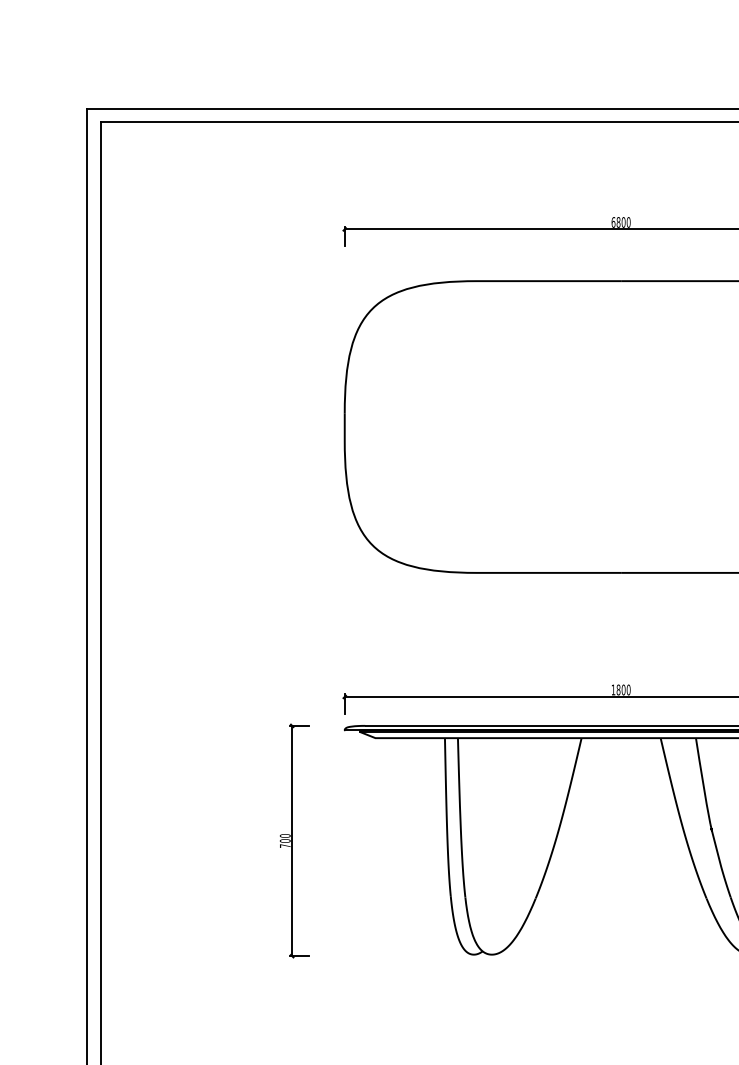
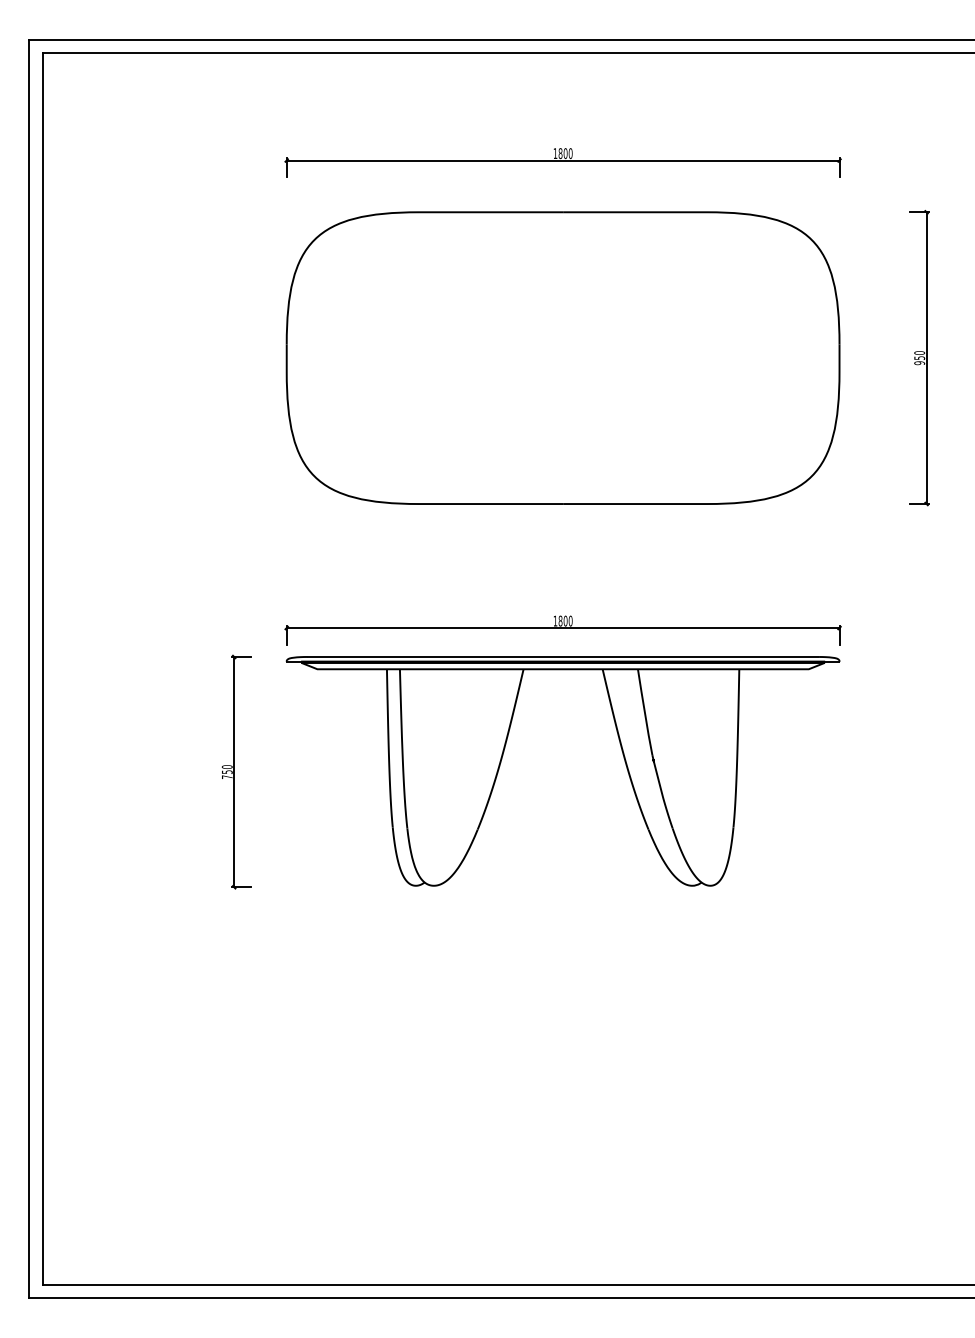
text: (613, 222) -> (555, 153), 6800 -> 1800
text: (285, 841) -> (227, 772), 700 -> 750

